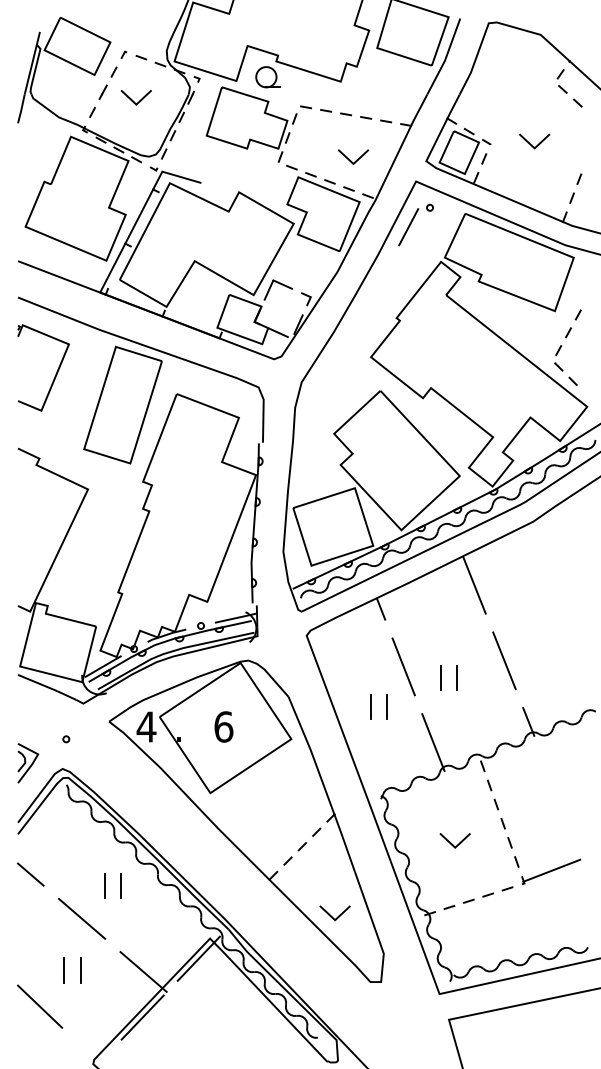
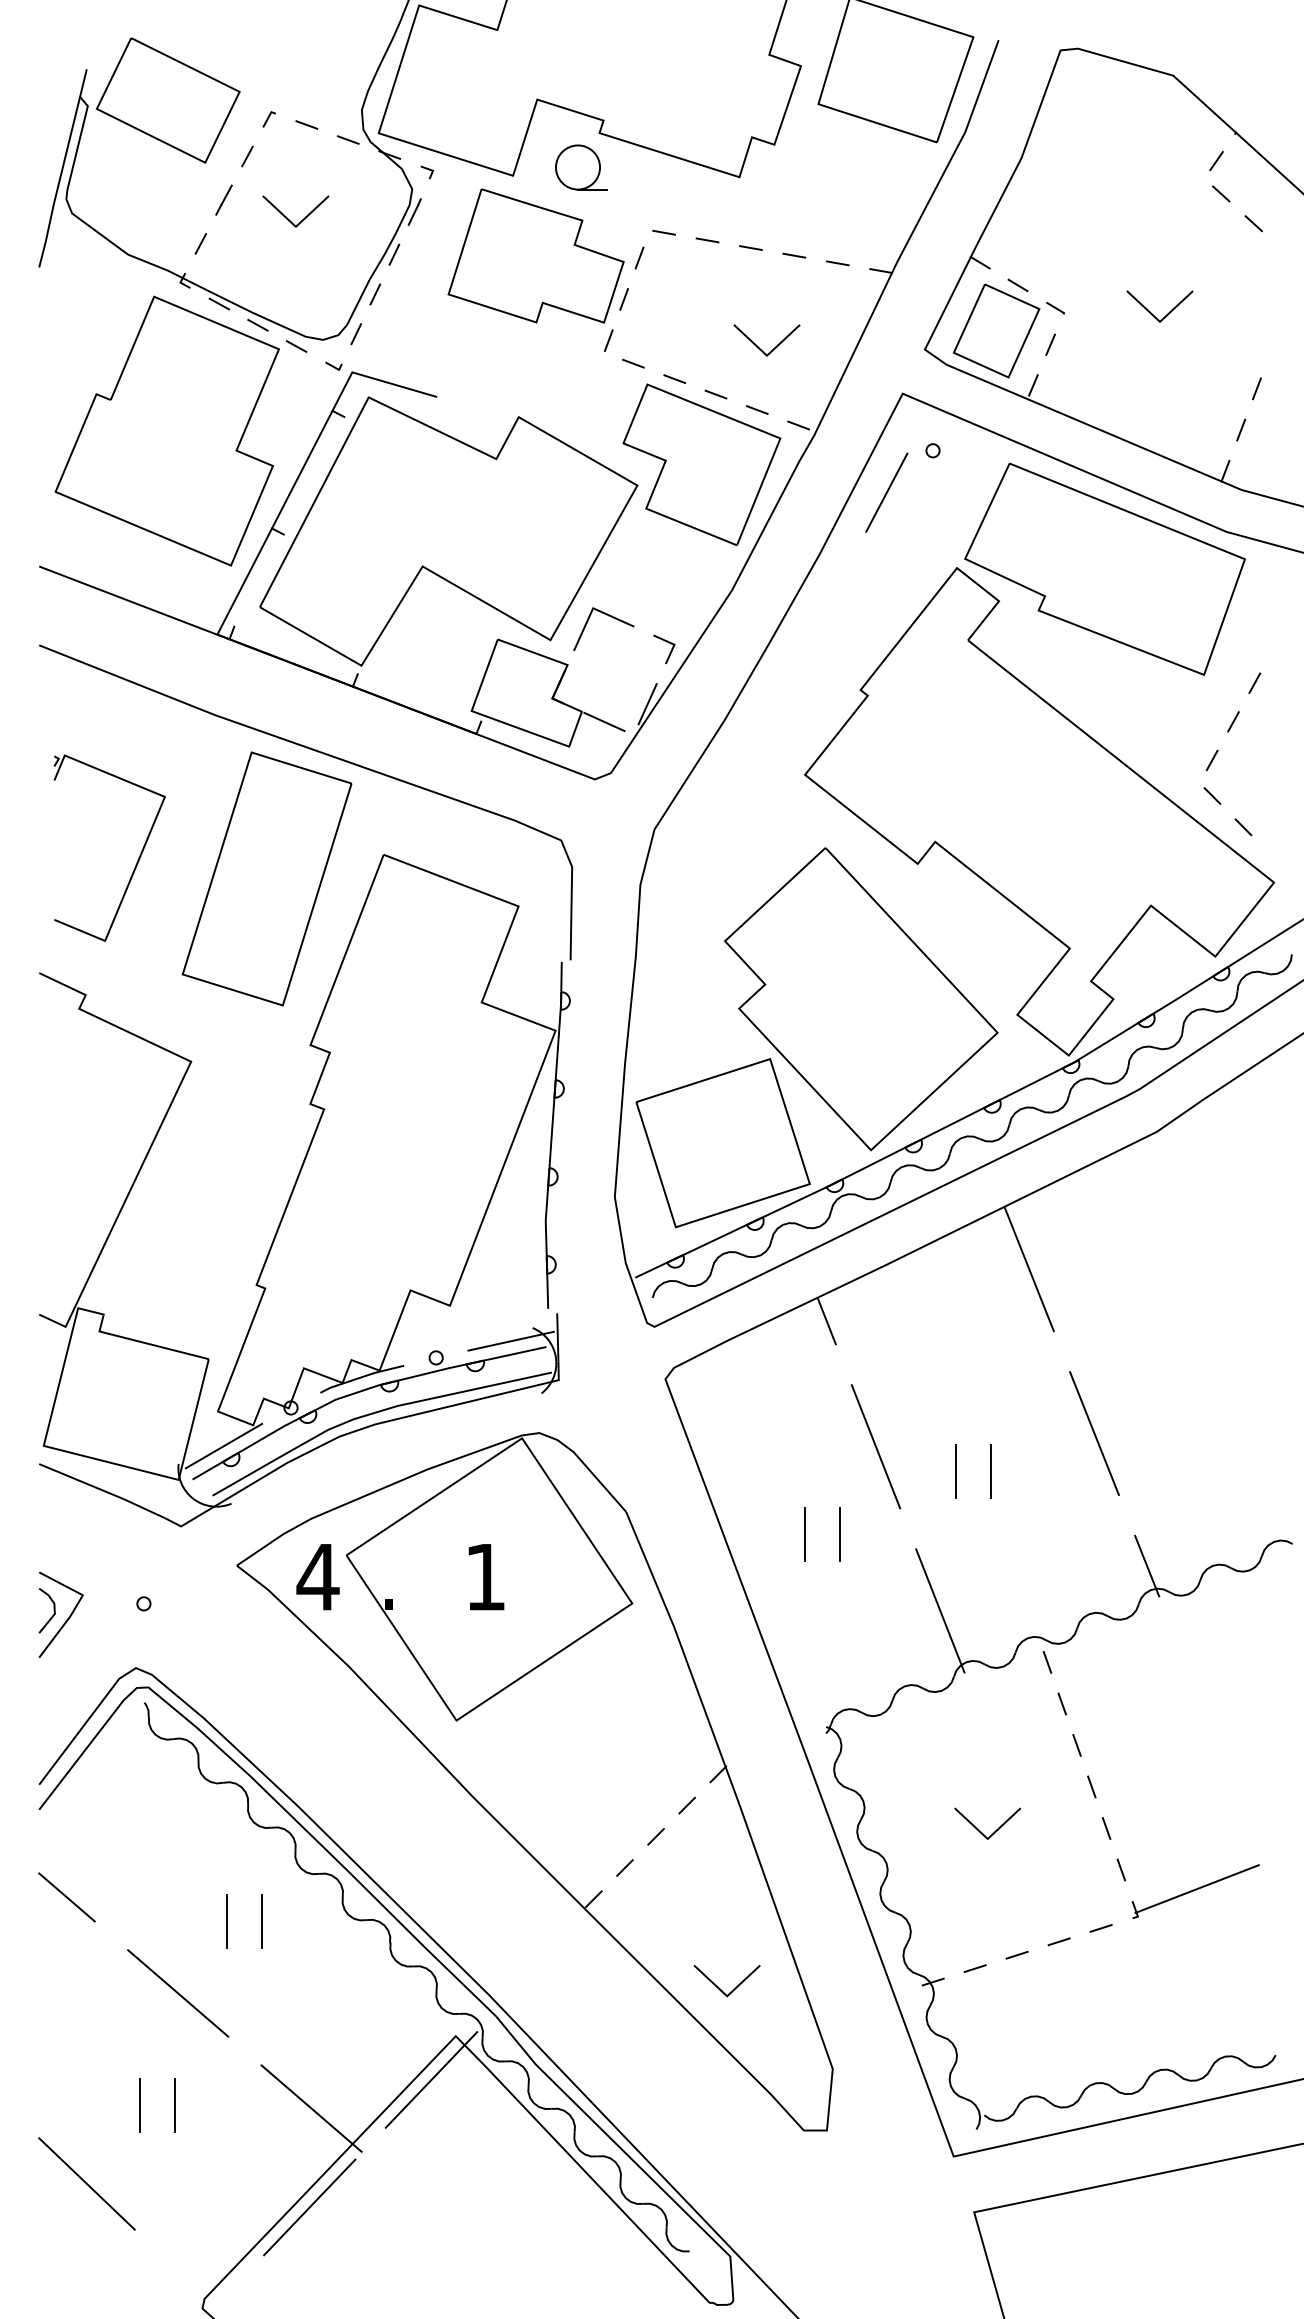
part: (55, 373) -> (135, 860), moved
text: (223, 726) -> (484, 1576), 6 -> 1
part: (28, 763) -> (61, 1615), moved

